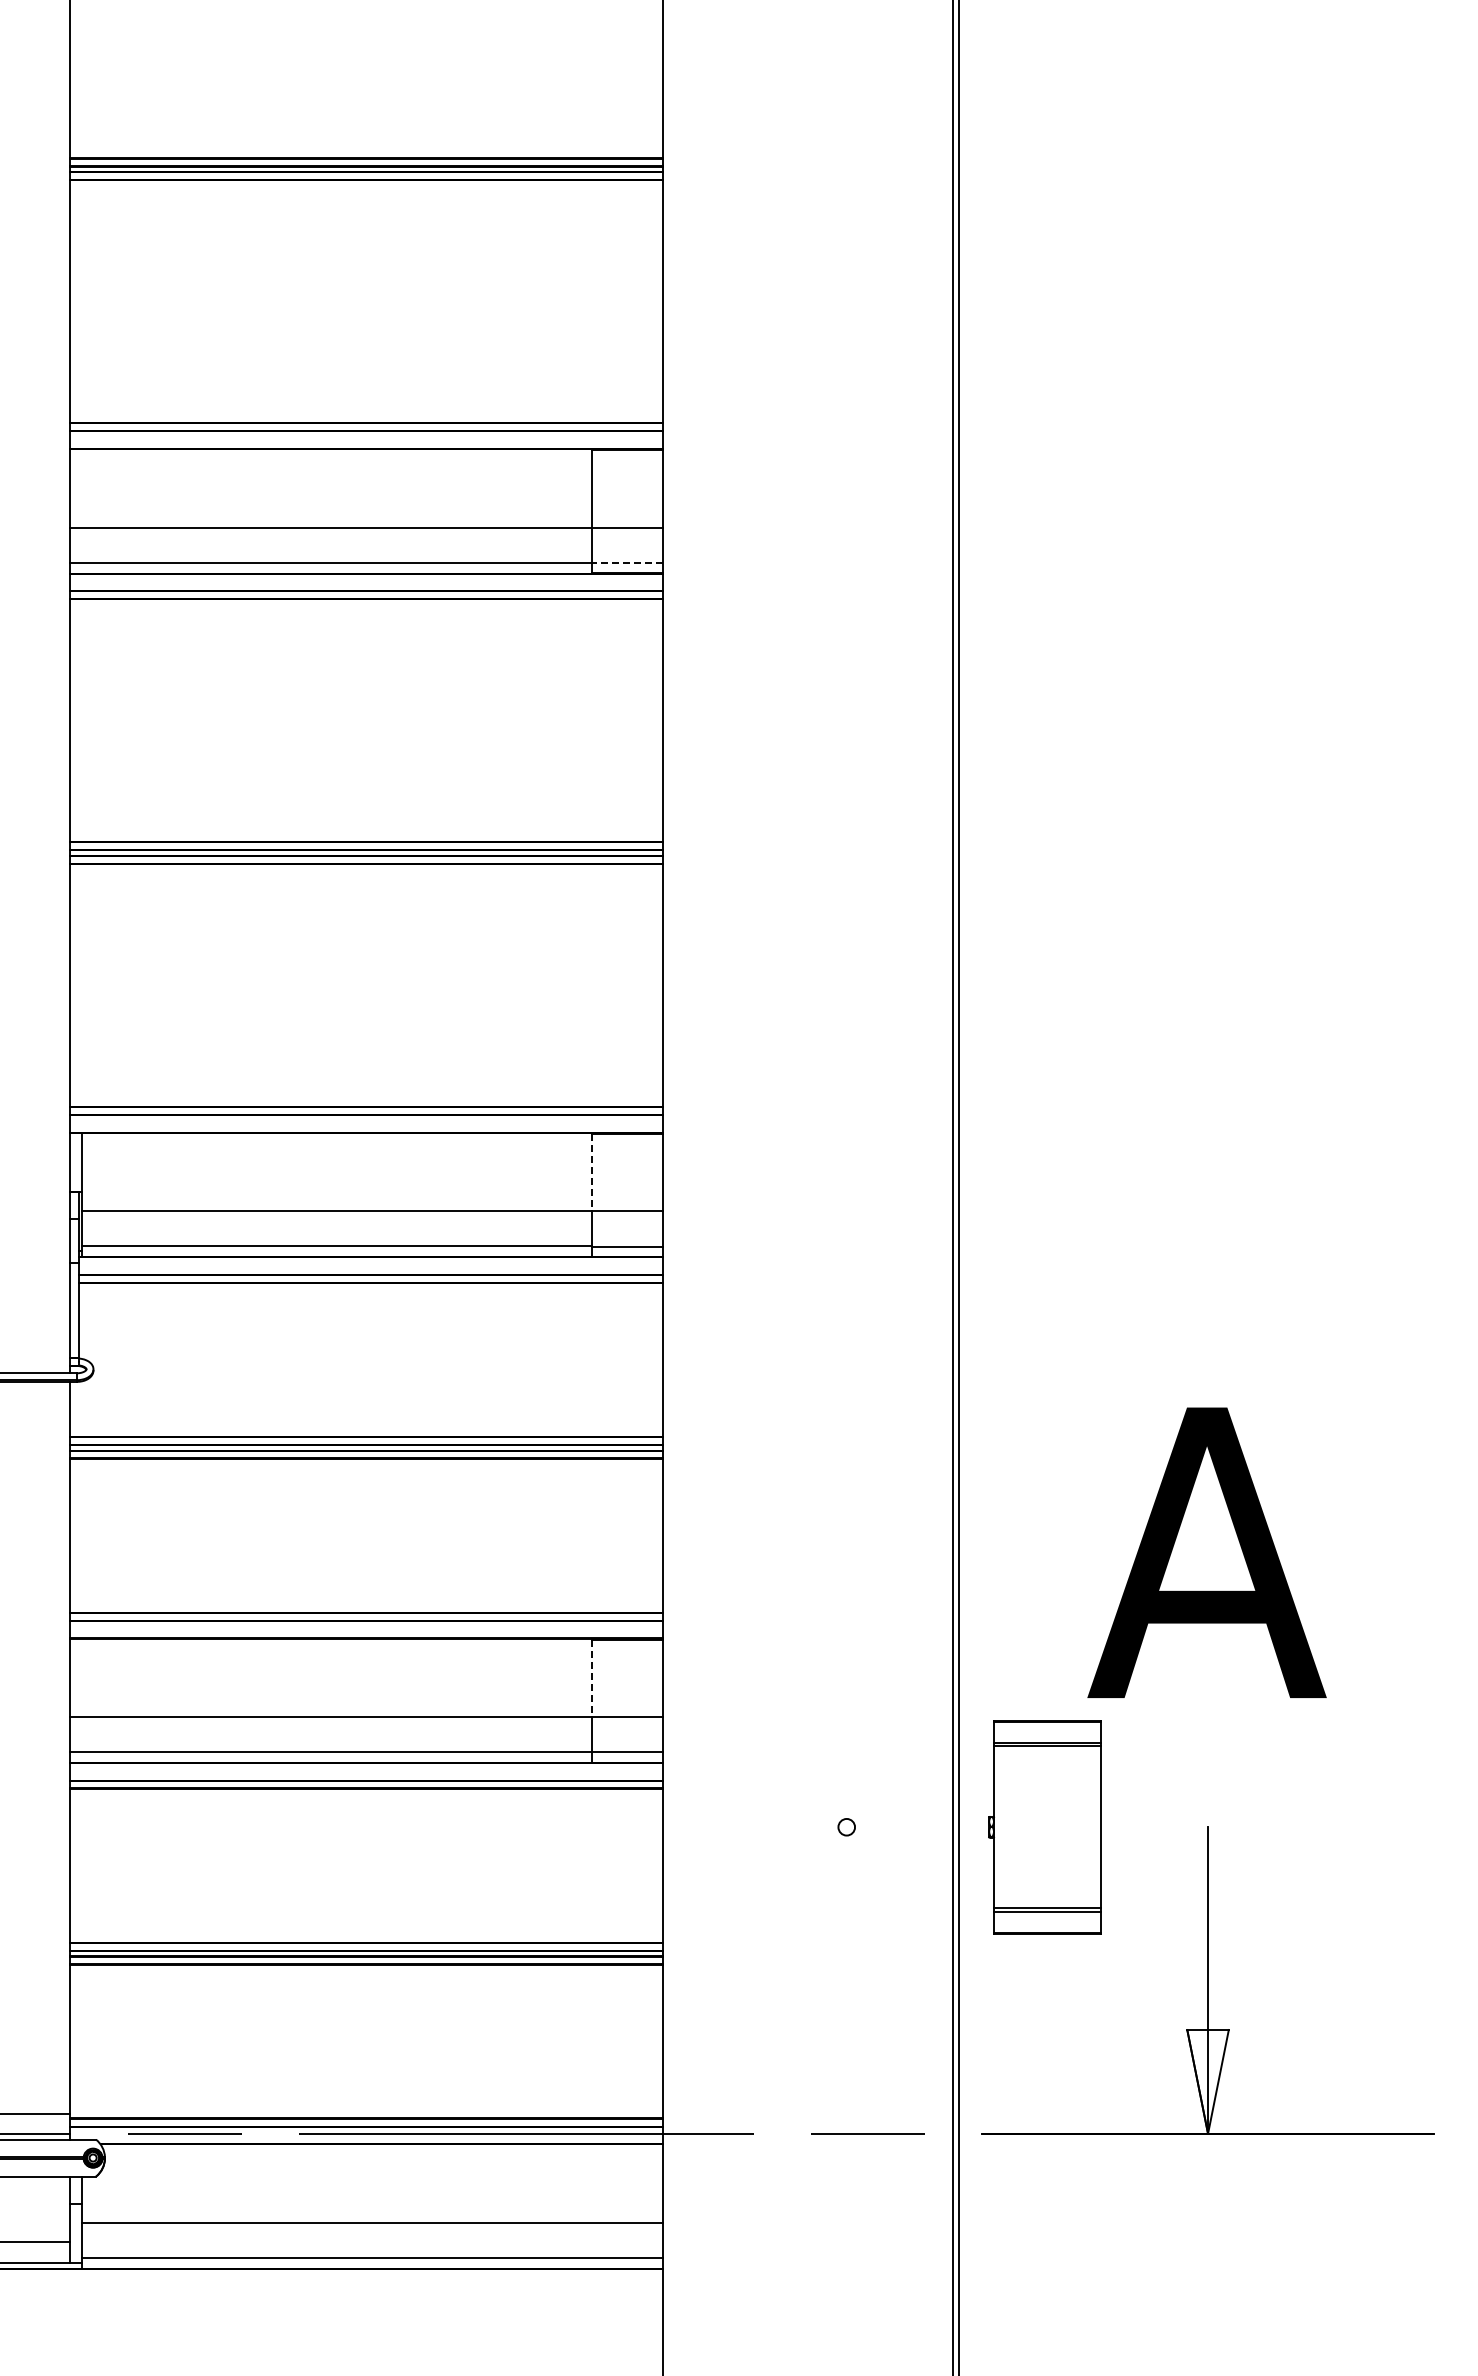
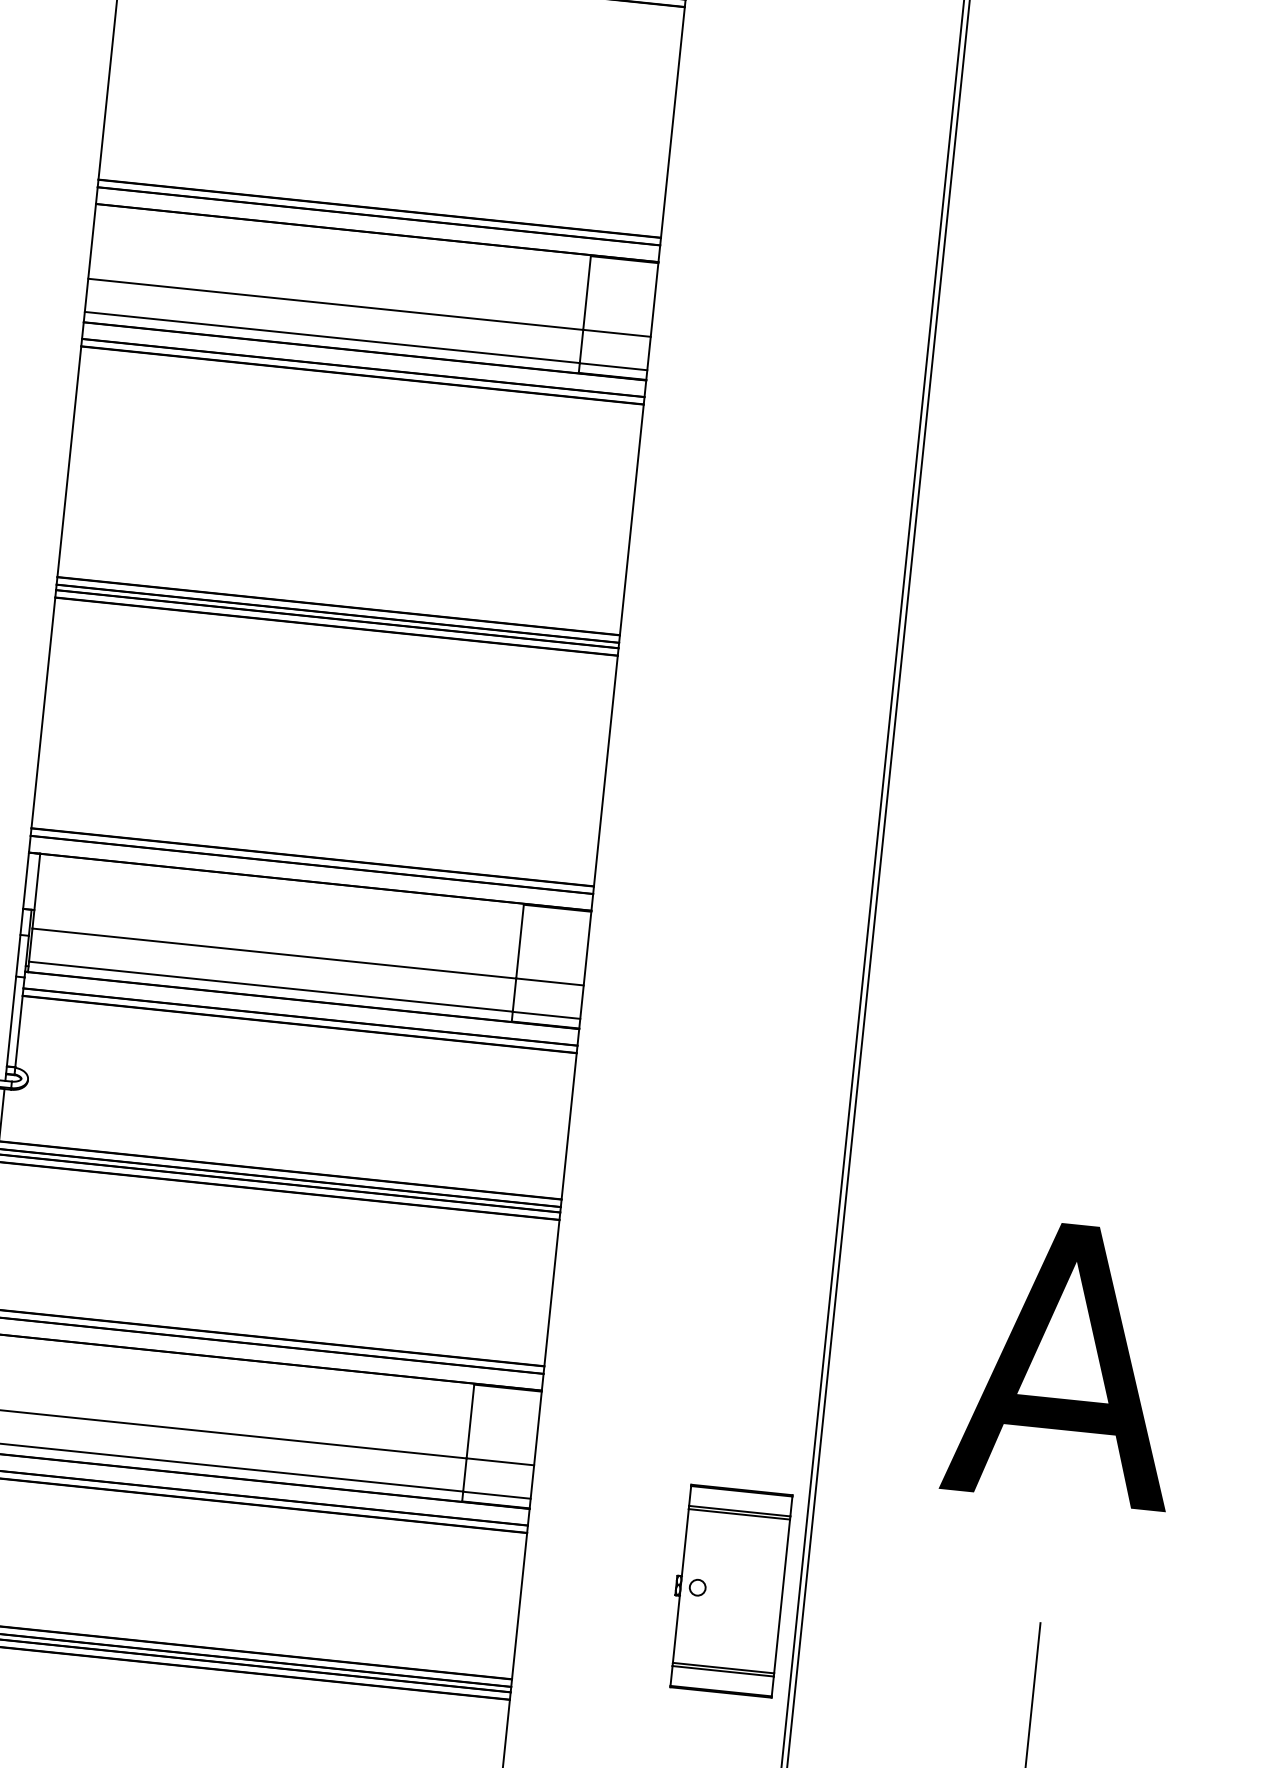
line: (627, 562) -> (613, 366), dashed -> solid
line: (591, 1172) -> (519, 941), dashed -> solid
line: (591, 1678) -> (470, 1421), dashed -> solid
part: (1044, 1827) -> (728, 1591), moved

